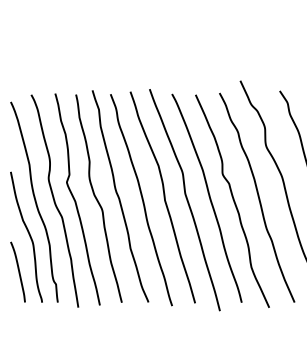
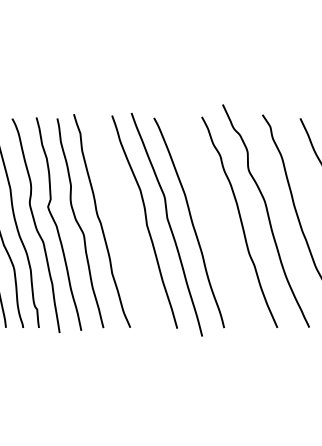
curve: (141, 199) -> (123, 224), removed
curve: (233, 200) -> (215, 225), removed

